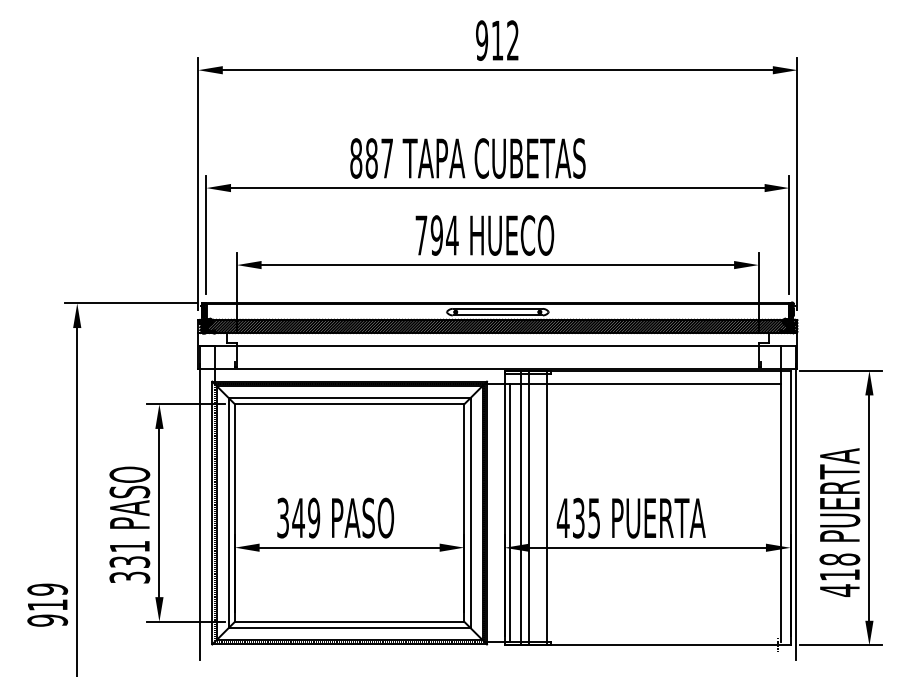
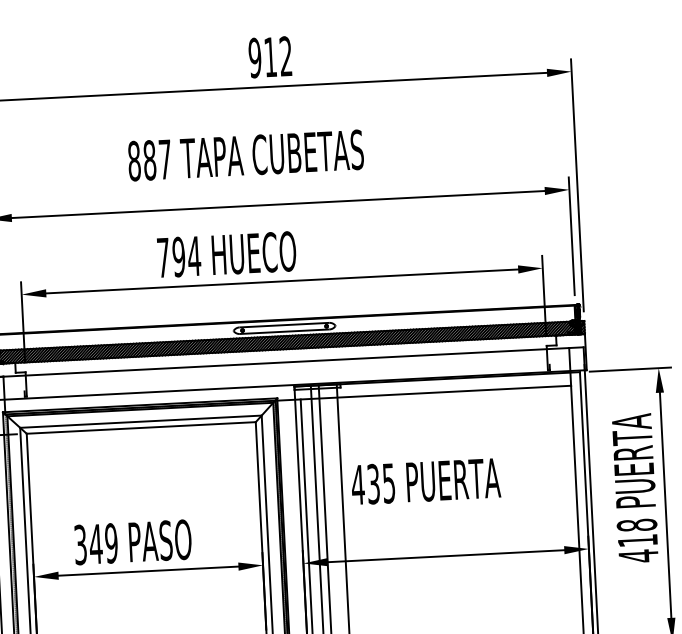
text: (467, 158) -> (245, 155), moved
text: (484, 235) -> (226, 254), moved
text: (630, 517) -> (425, 480), moved
text: (839, 522) -> (634, 488), moved

